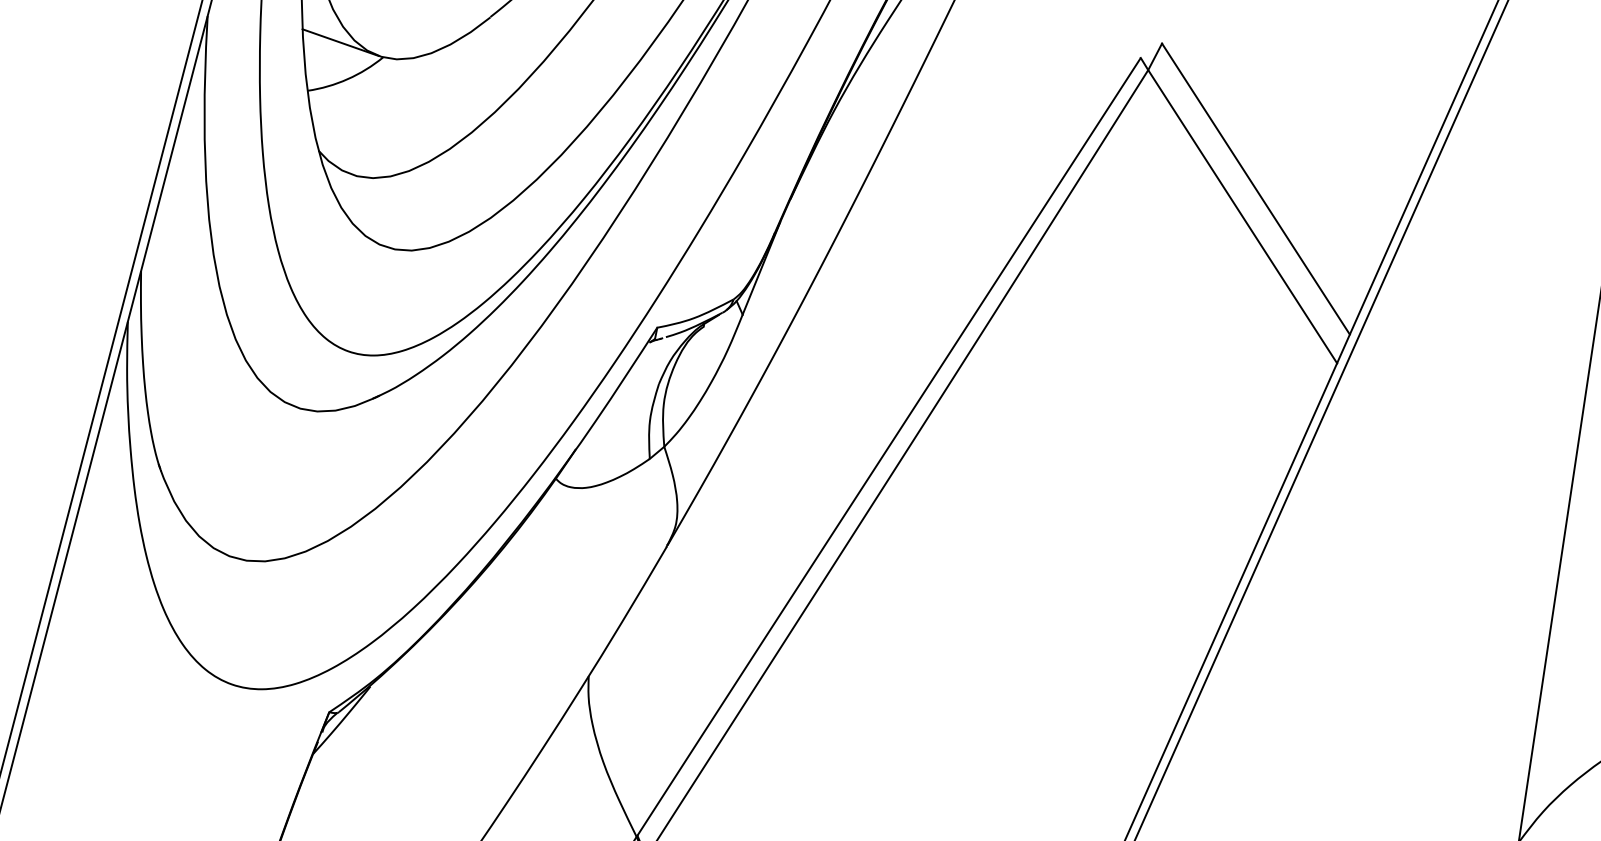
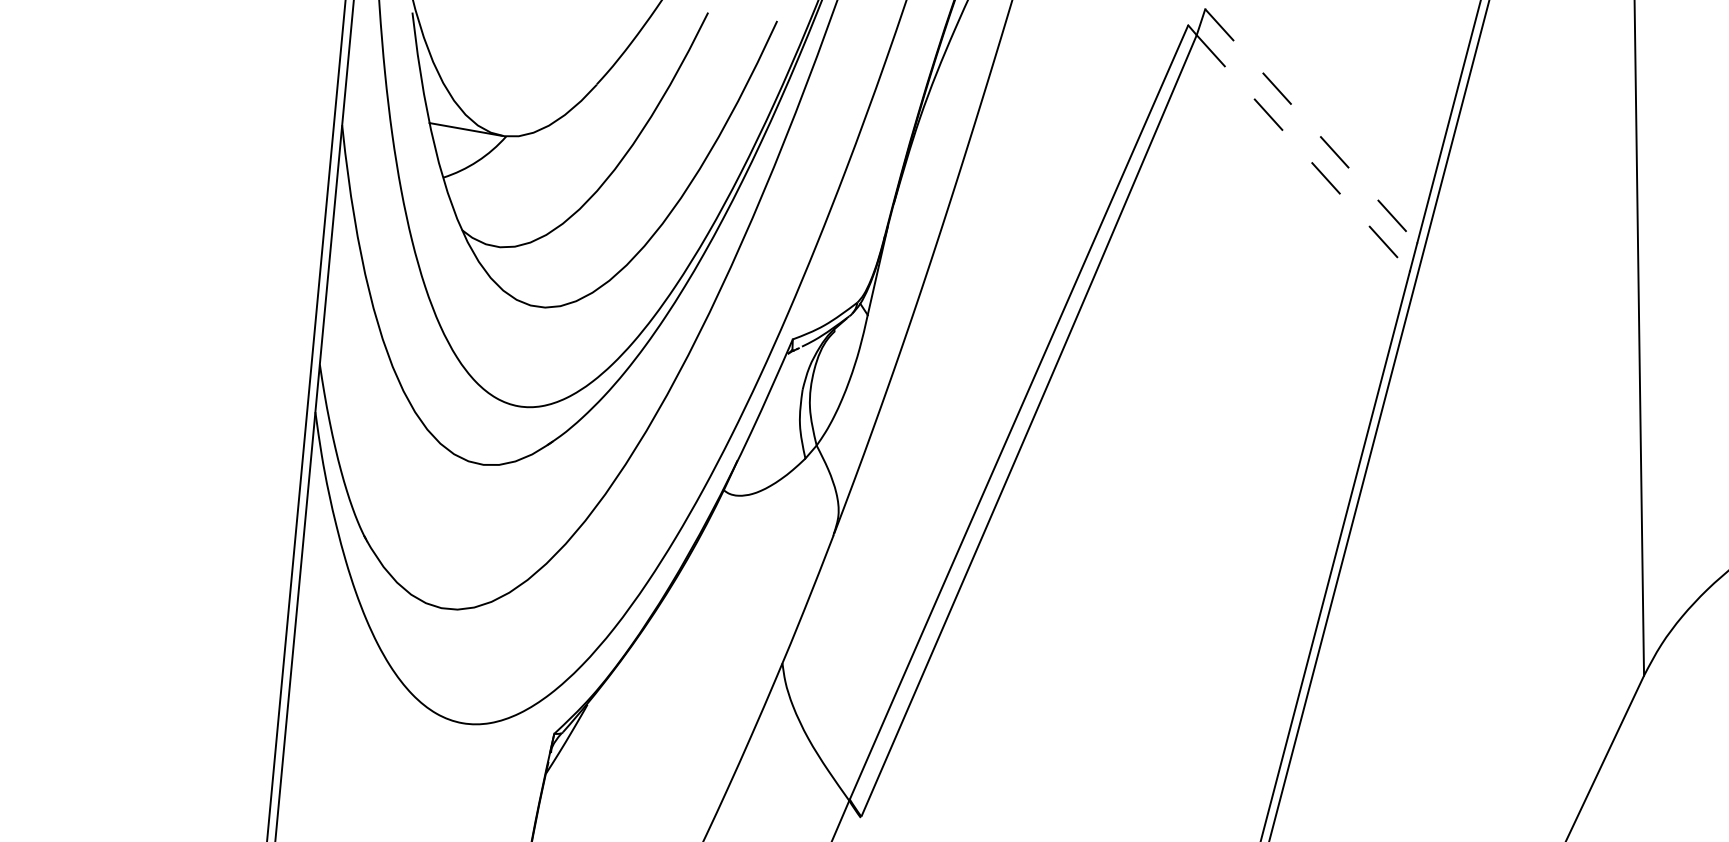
line: (1256, 189) -> (1311, 126), solid -> dashed
line: (1242, 217) -> (1303, 153), solid -> dashed

